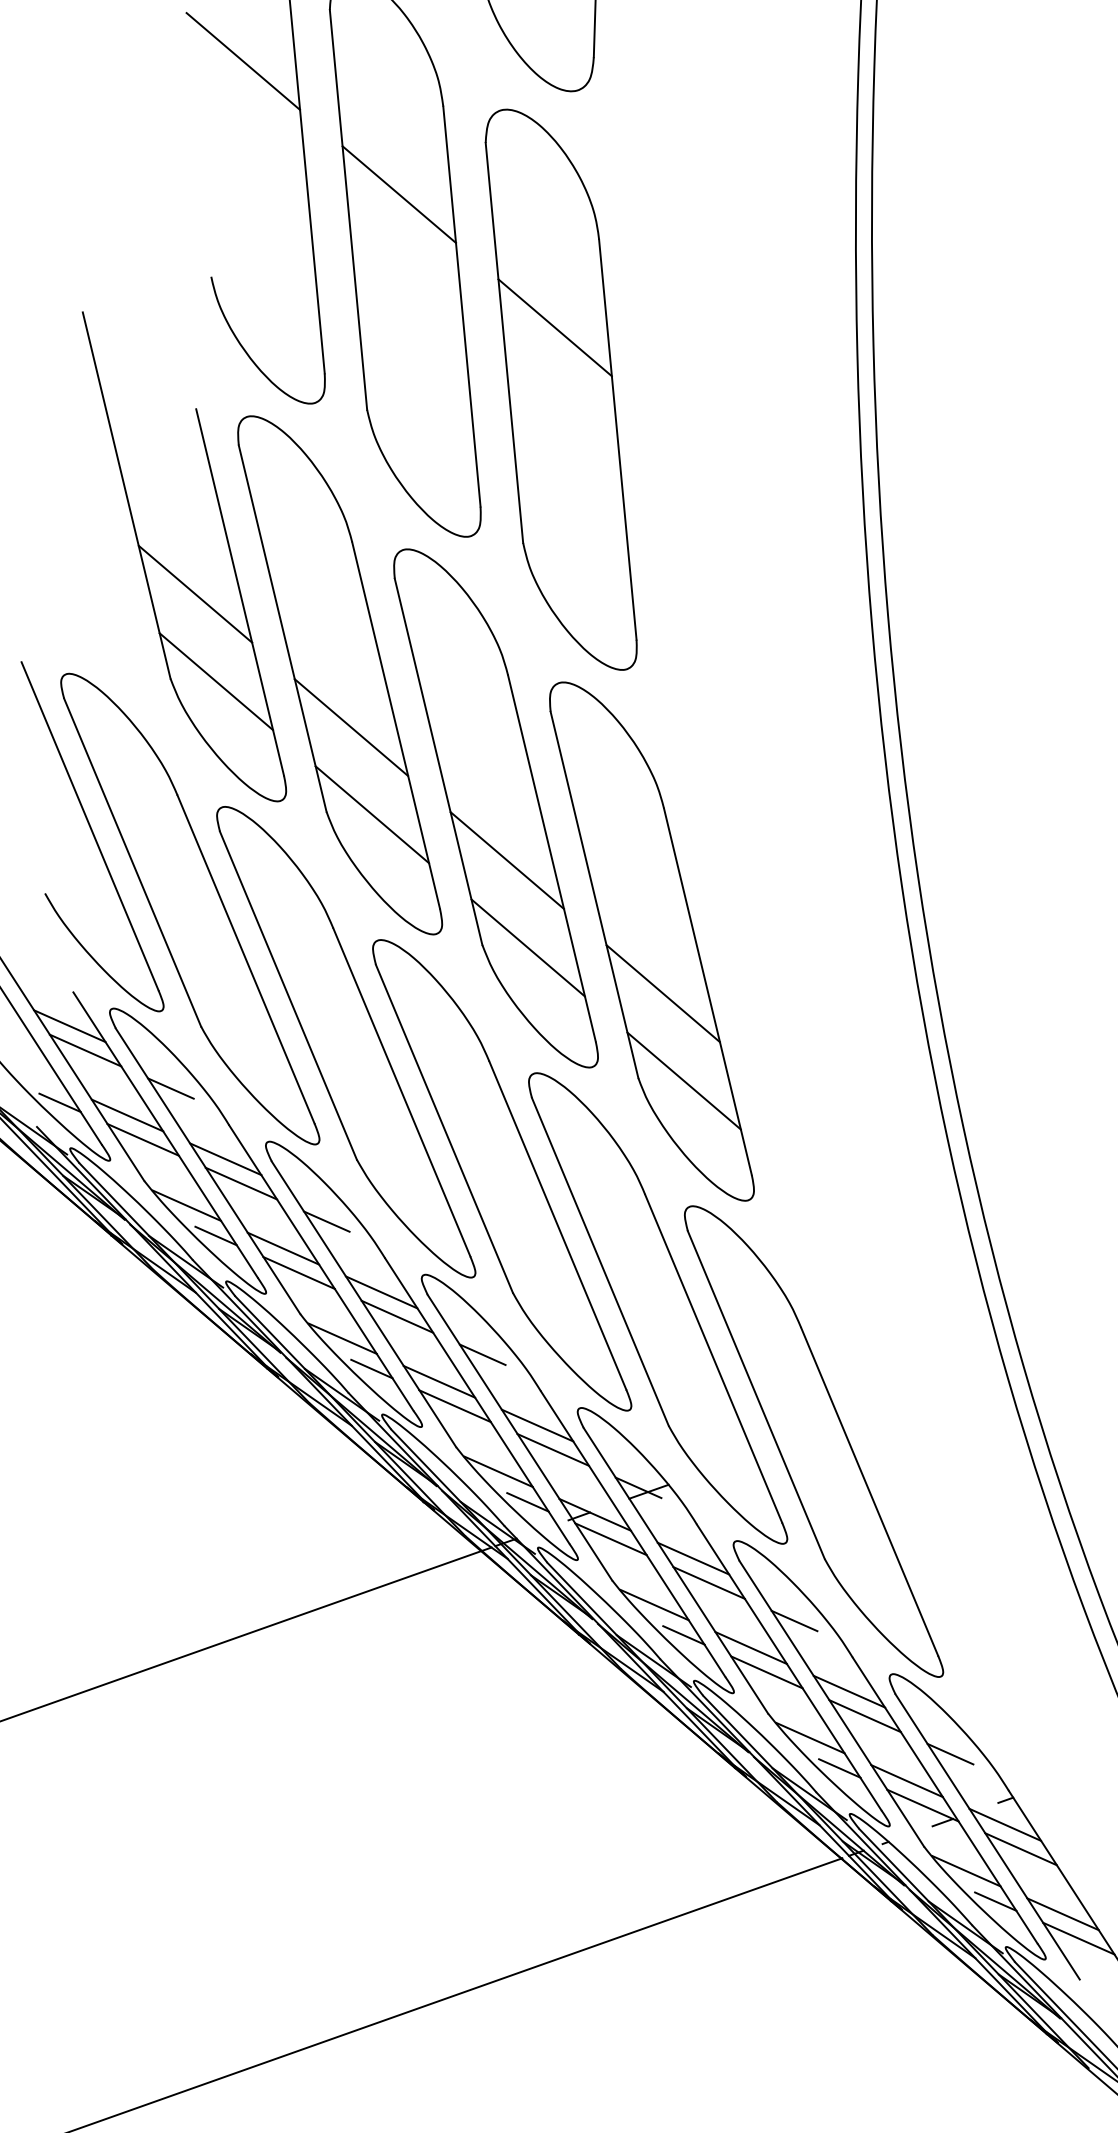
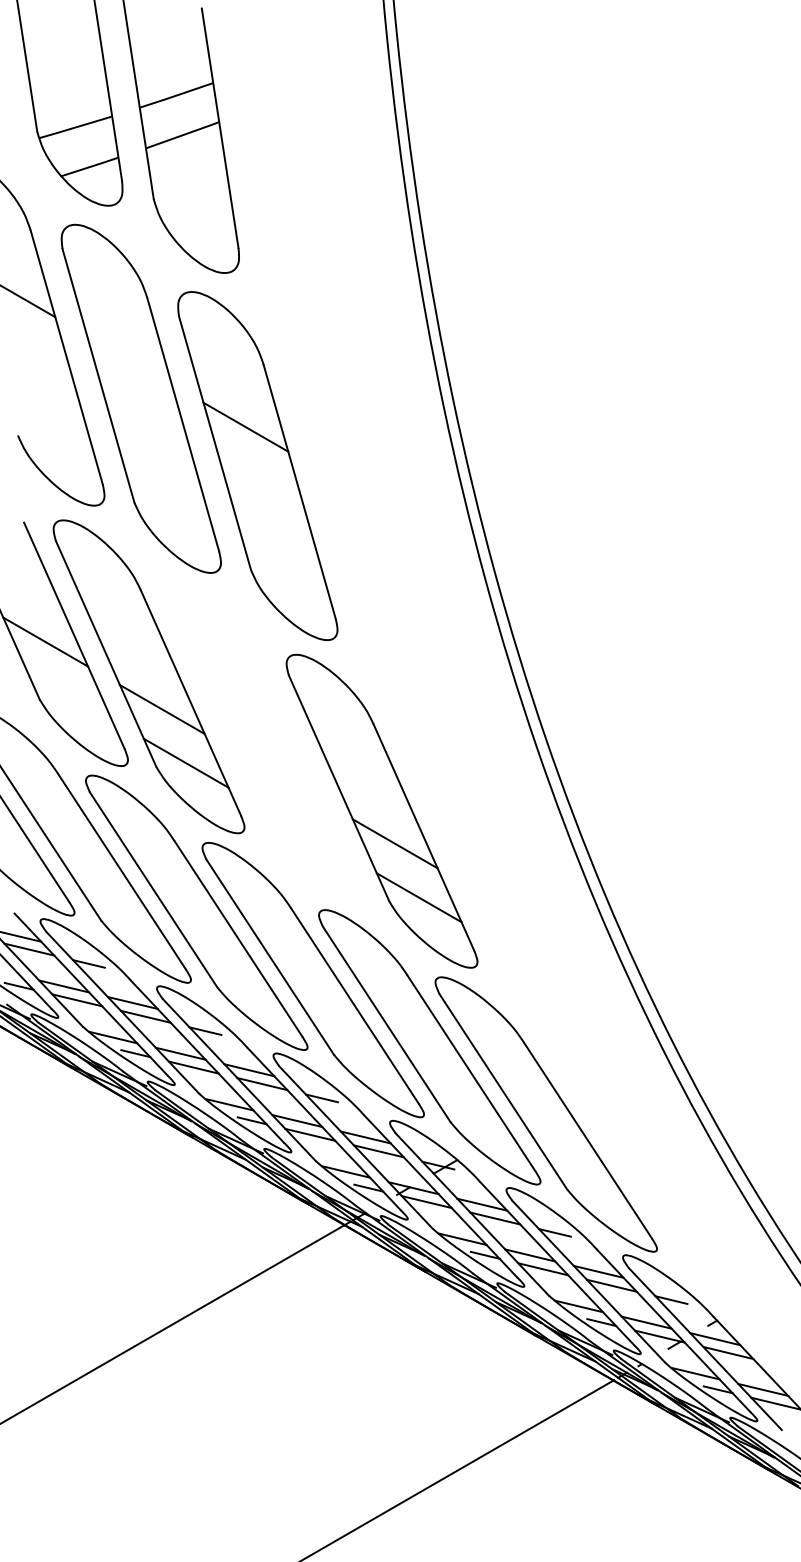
line: (399, 193) -> (129, 359), removed
line: (216, 680) -> (69, 695), removed
part: (496, 807) -> (265, 743), removed

